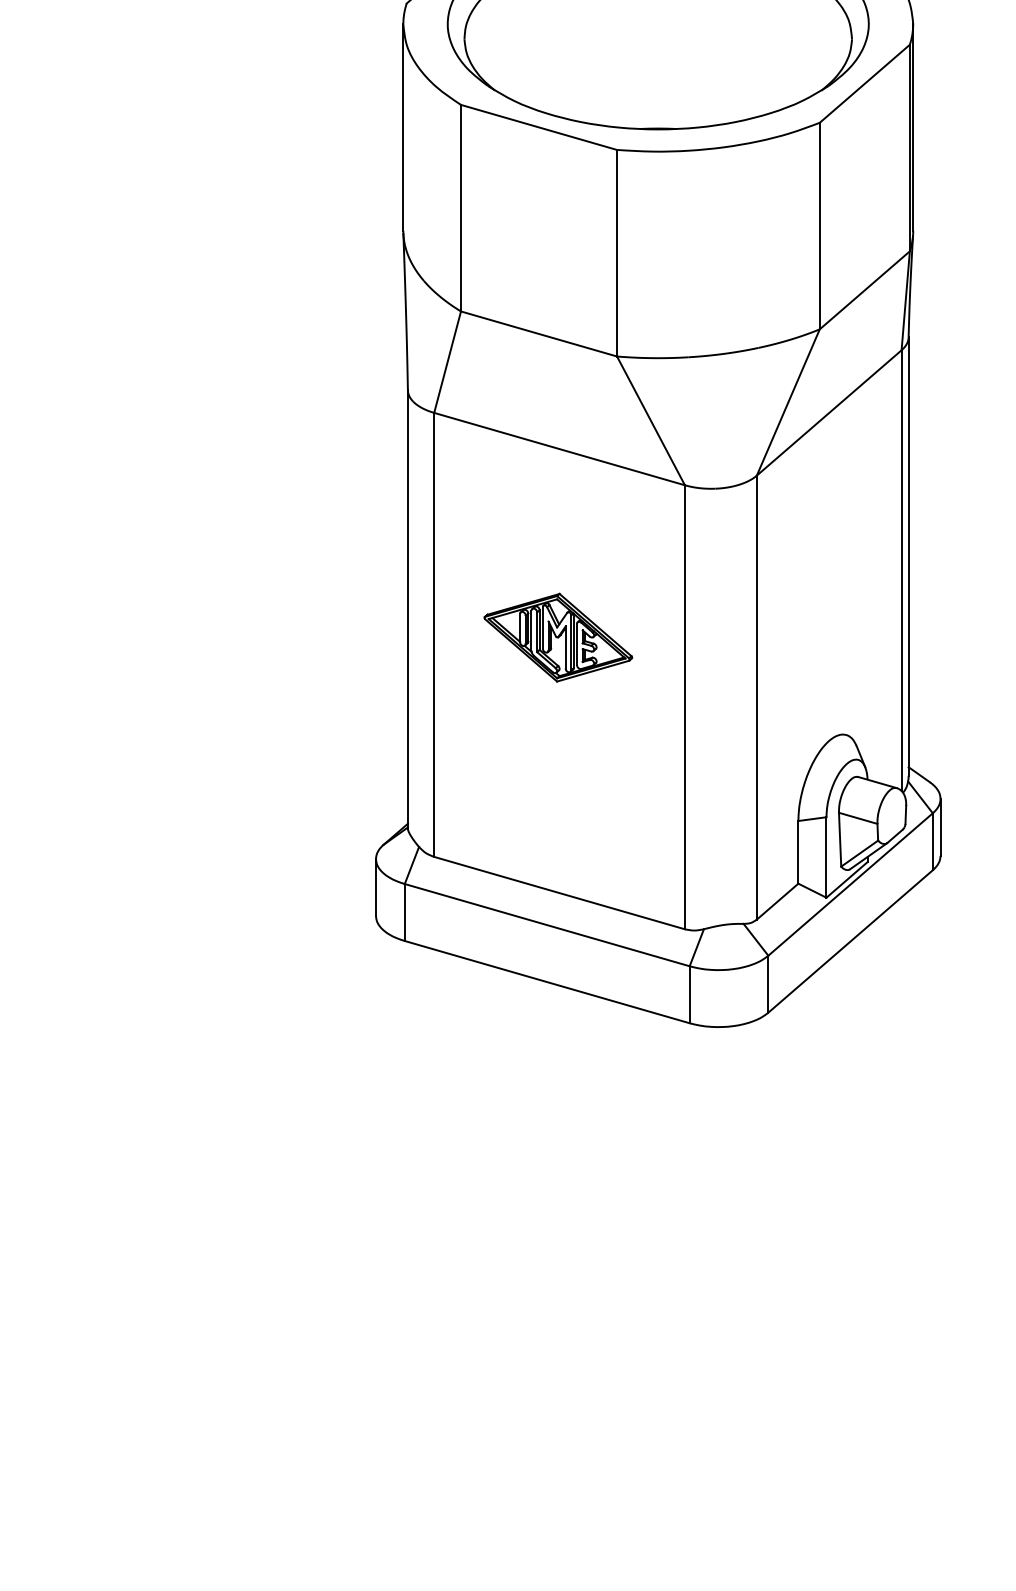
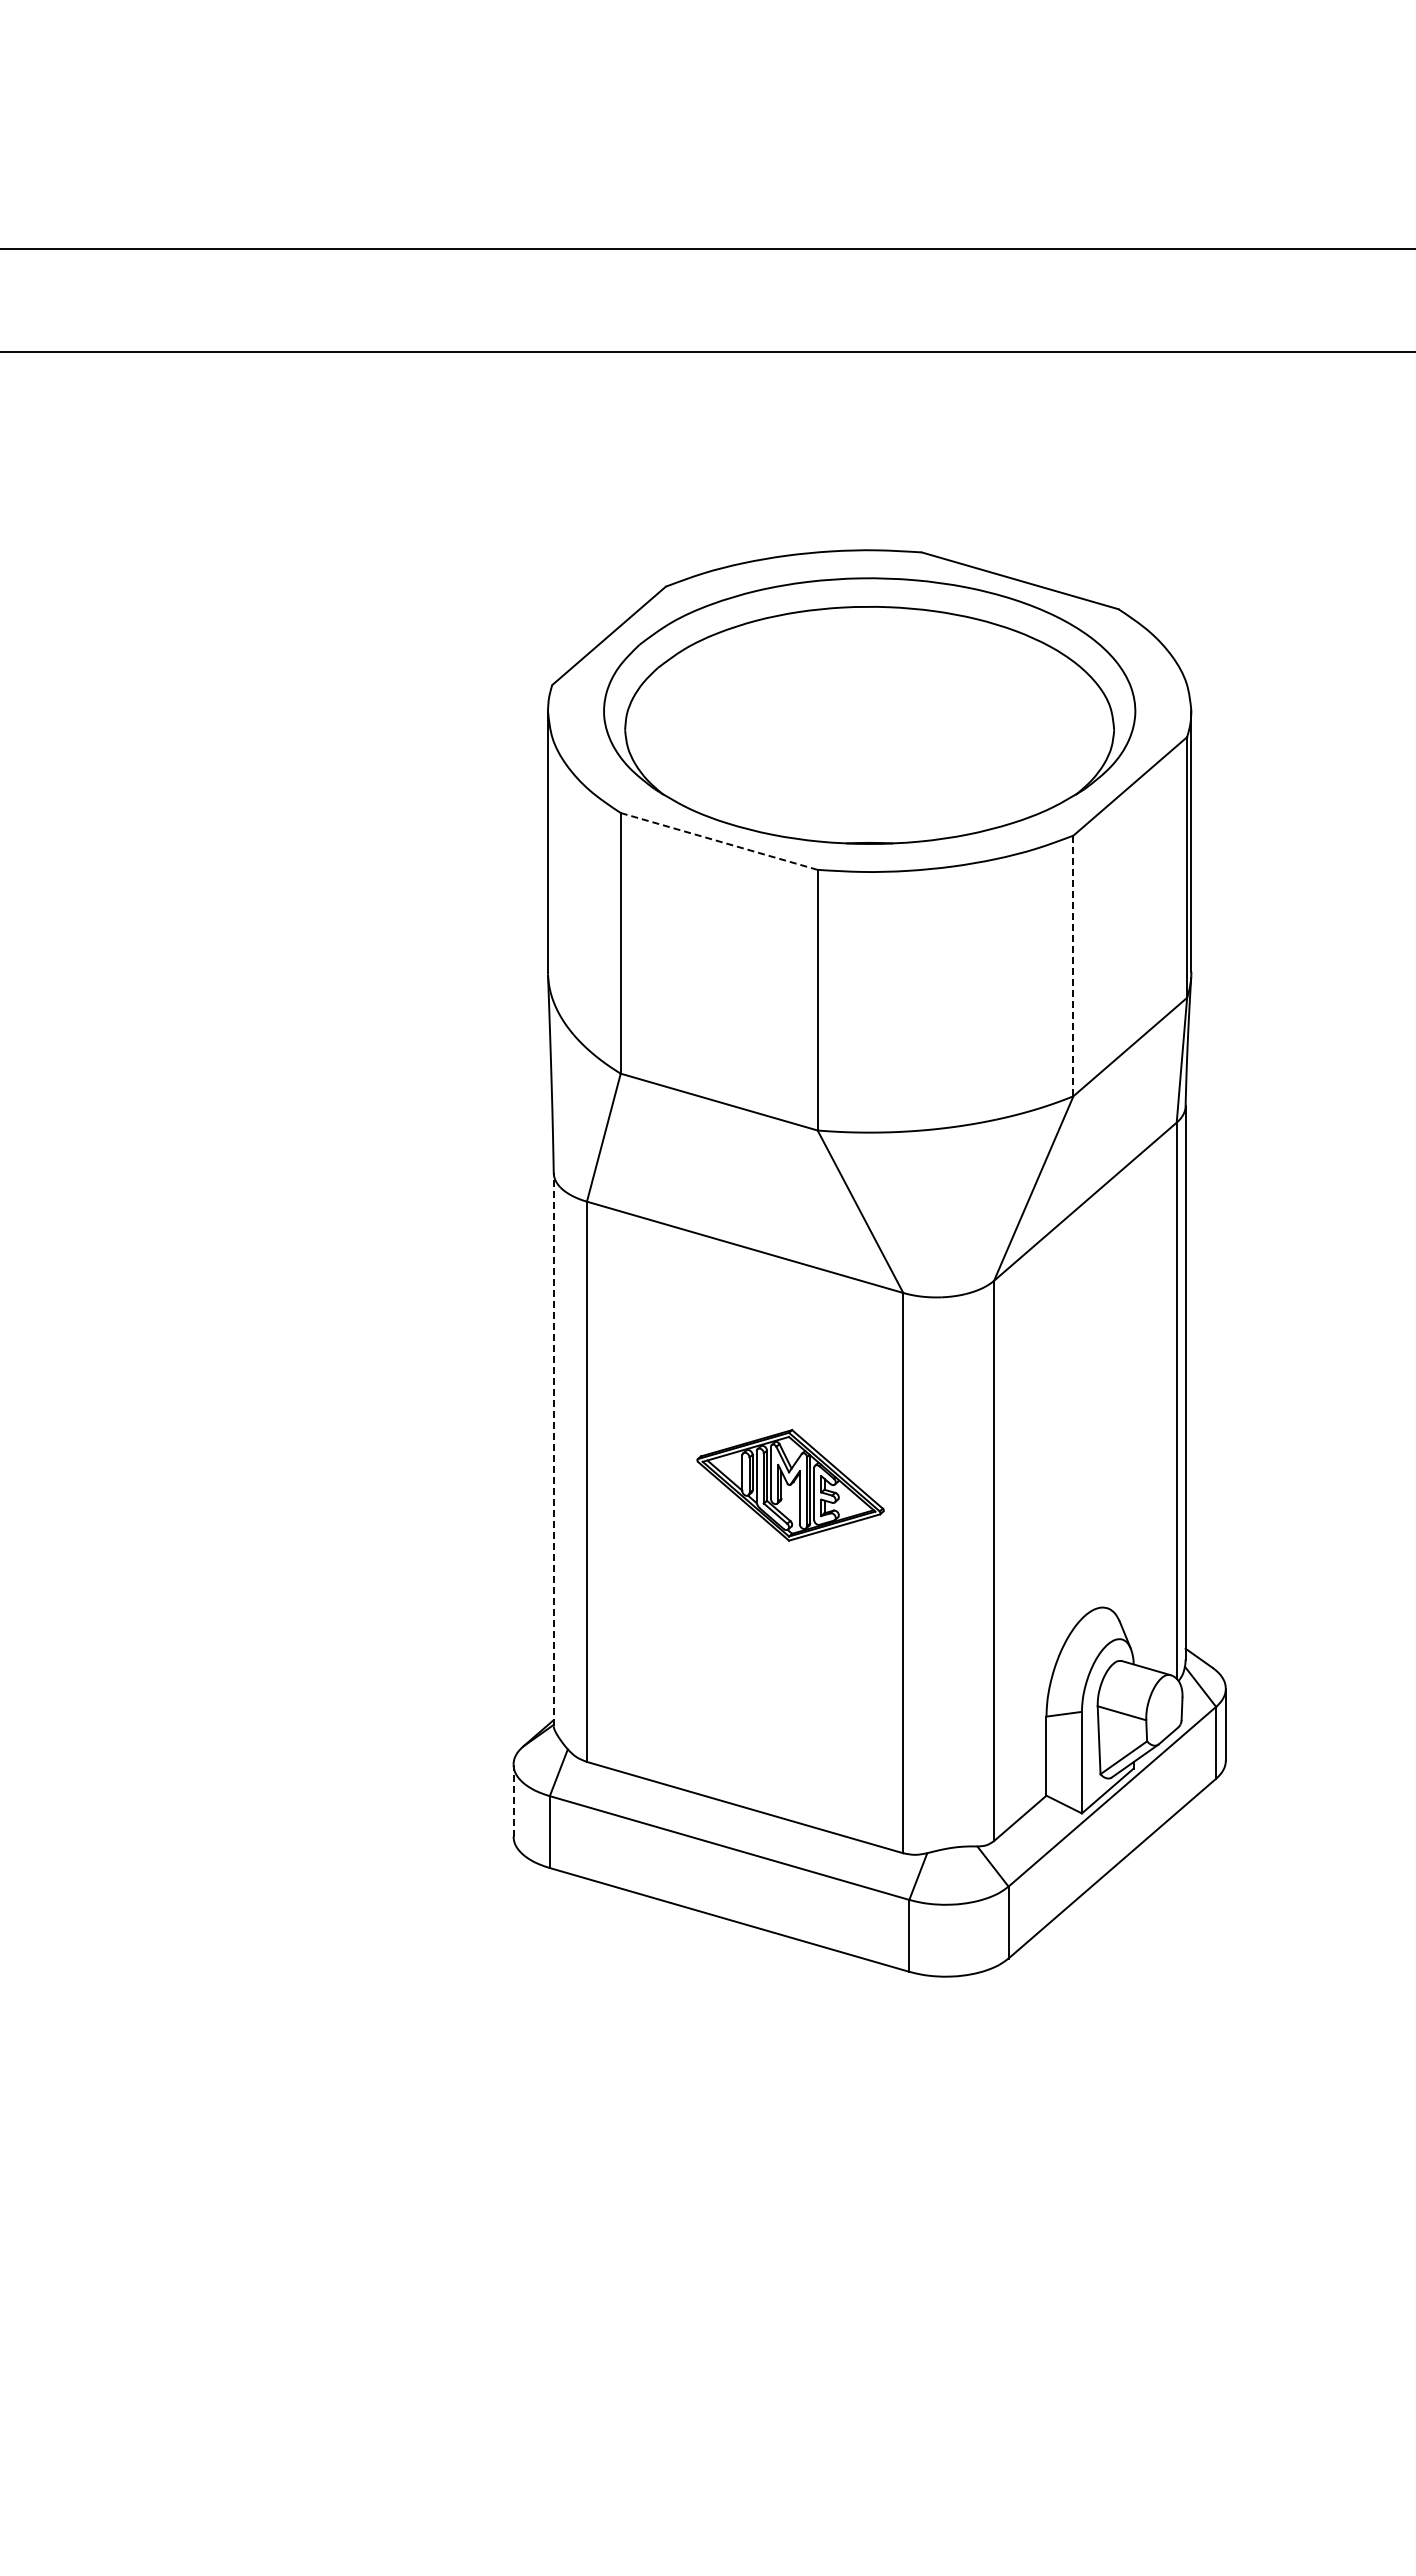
line: (538, 127) -> (718, 841), solid -> dashed
line: (819, 225) -> (1073, 965), solid -> dashed
line: (407, 609) -> (553, 1449), solid -> dashed
part: (558, 637) -> (790, 1485), moved
line: (376, 887) -> (513, 1800), solid -> dashed

